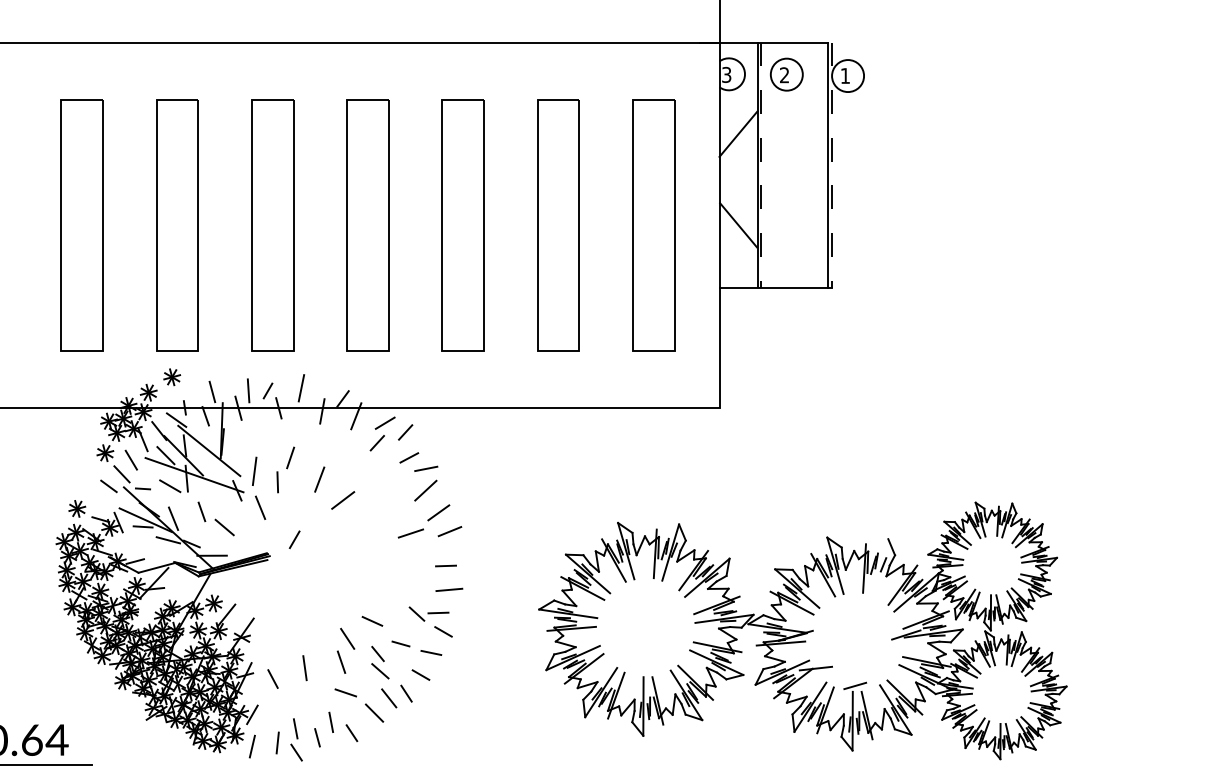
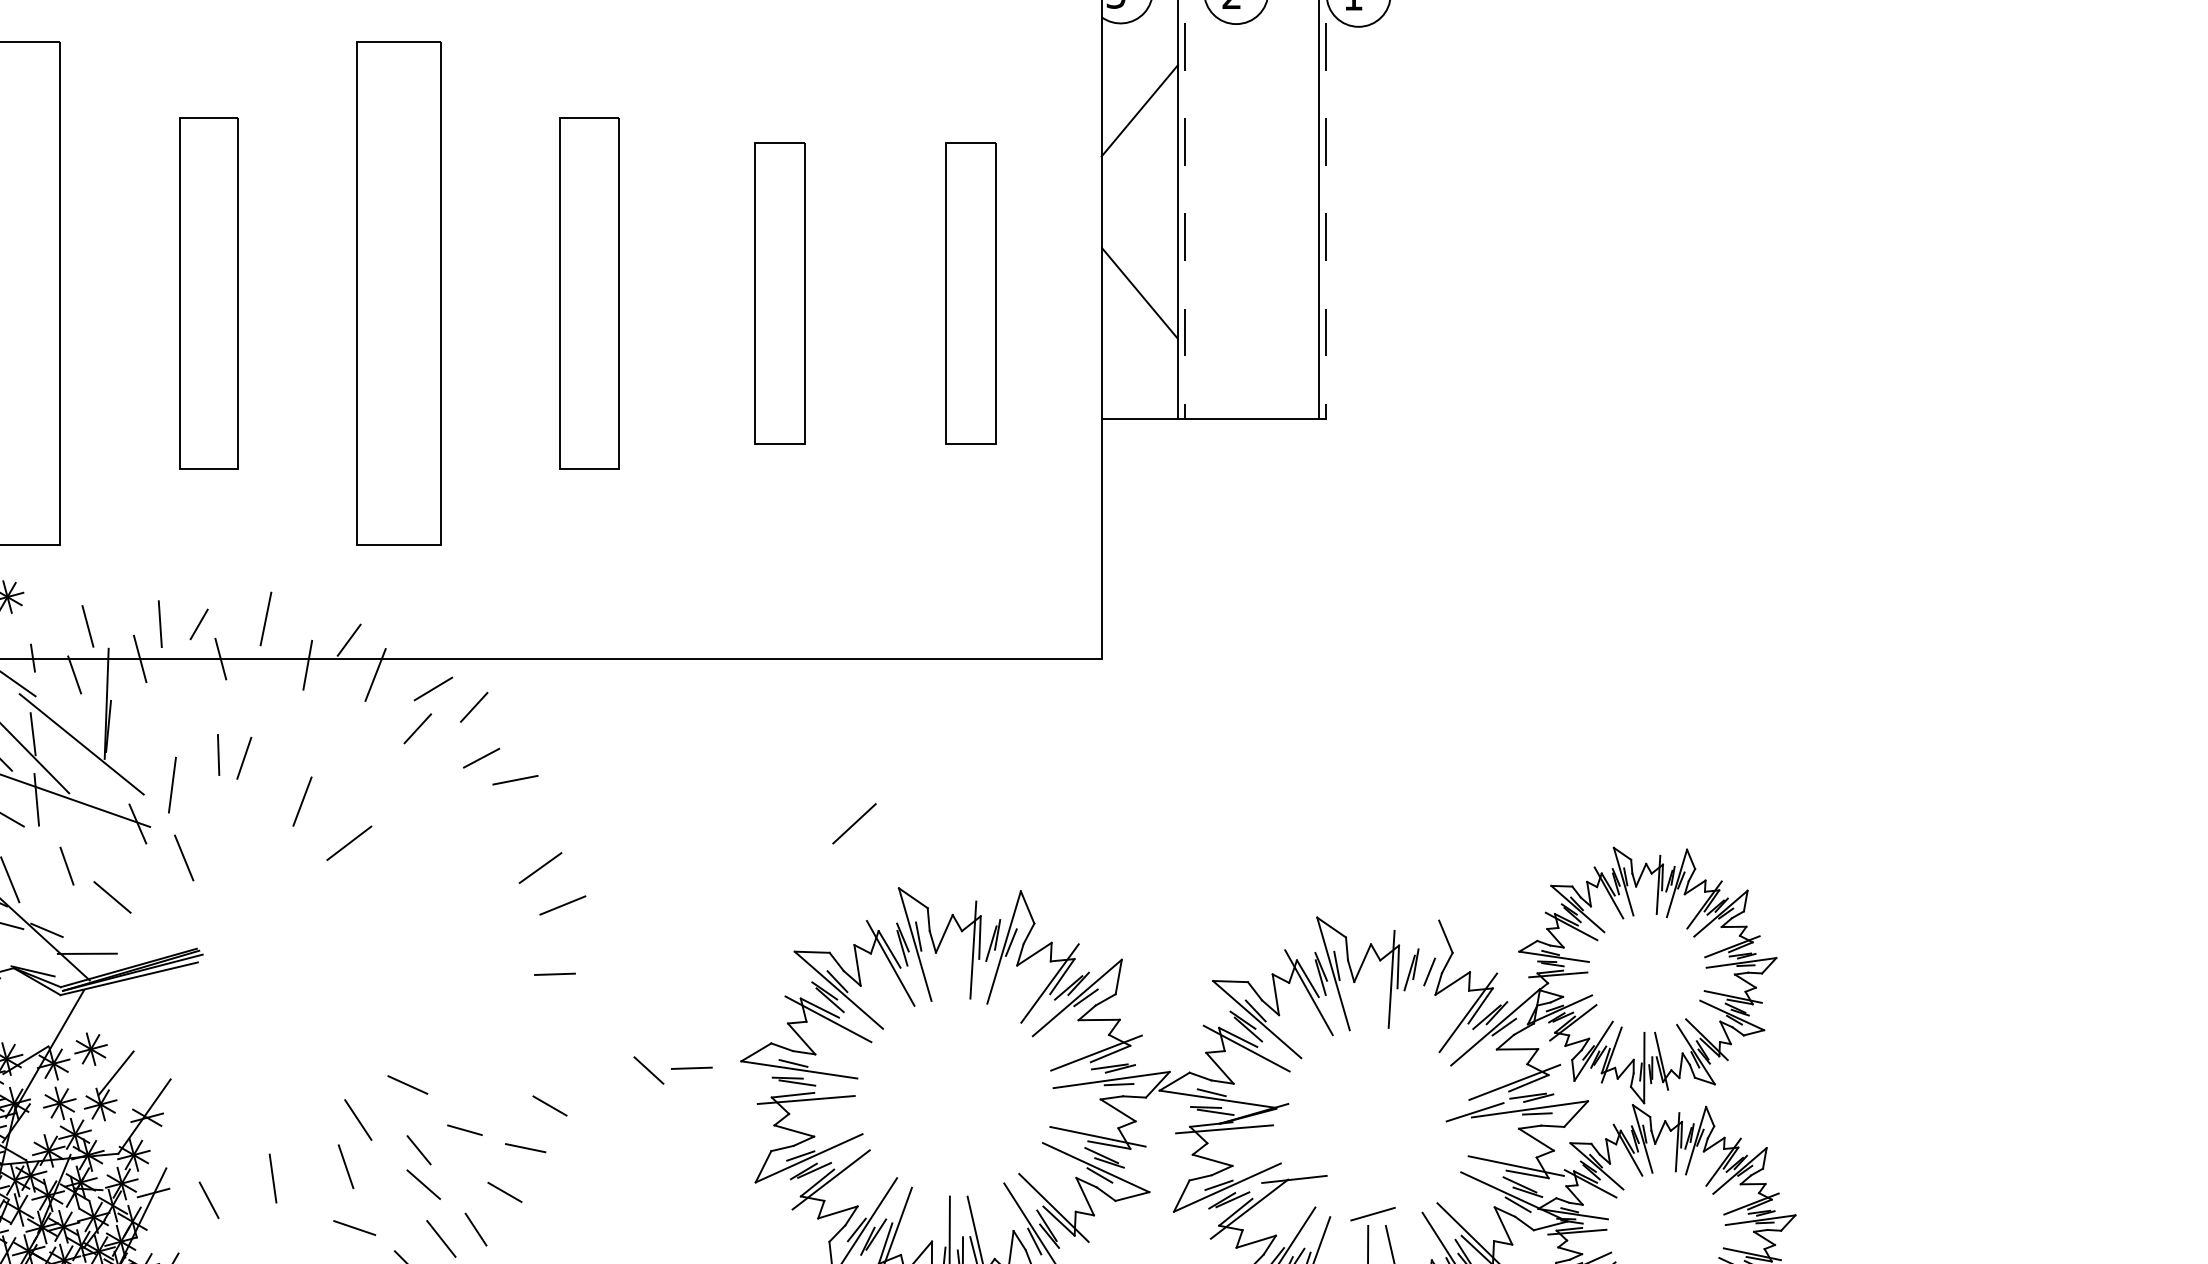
part: (272, 225) -> (208, 293), size x0.7
part: (462, 225) -> (587, 293), size x0.7
part: (558, 225) -> (779, 293), size x0.6
part: (653, 225) -> (969, 293), size x0.6
line: (277, 482) -> (218, 755), moved
line: (425, 490) -> (853, 823), moved
line: (410, 533) -> (483, 909), removed
line: (294, 539) -> (252, 921), removed
line: (449, 589) -> (561, 1021), removed
part: (428, 613) -> (671, 1069), moved

